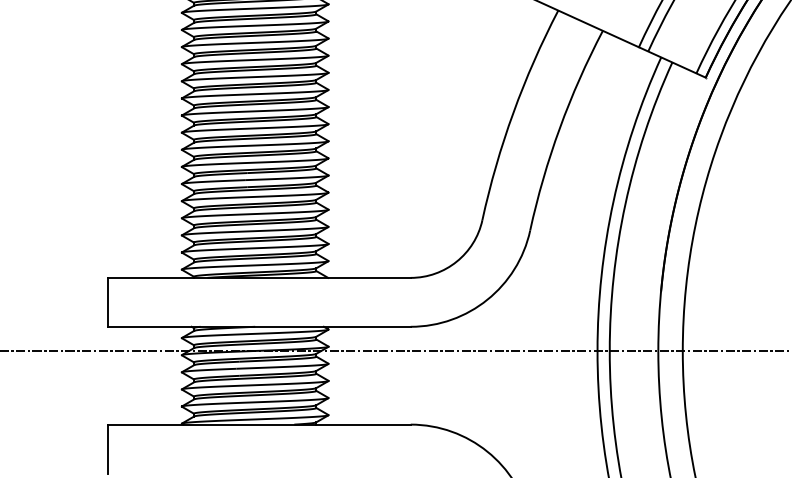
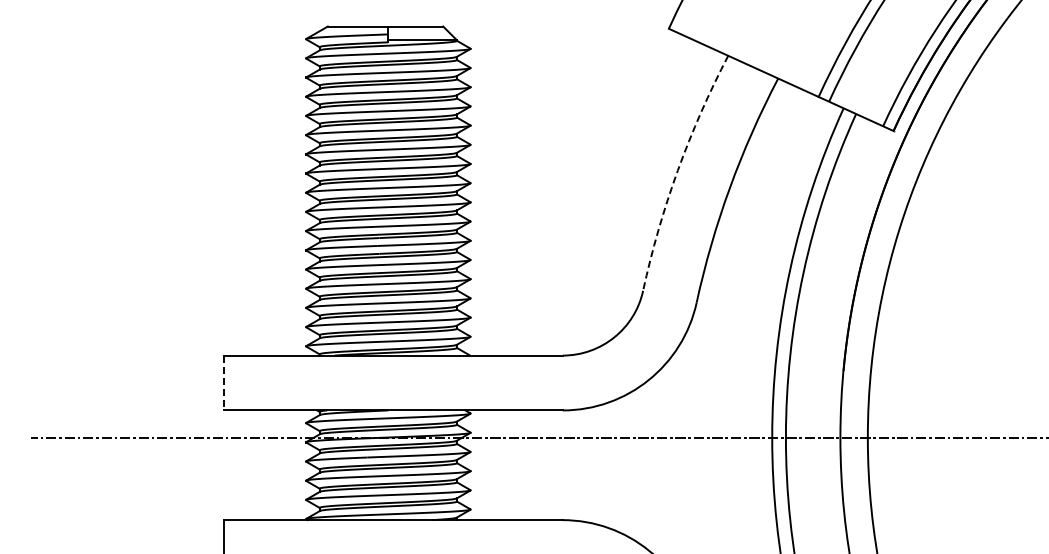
arc: (513, 112) -> (677, 170), solid -> dashed
line: (108, 302) -> (223, 383), solid -> dashed

